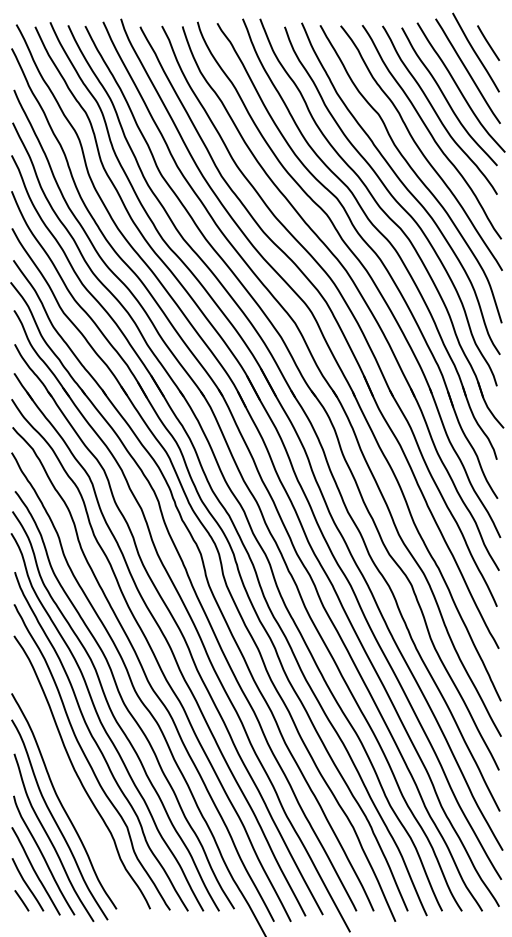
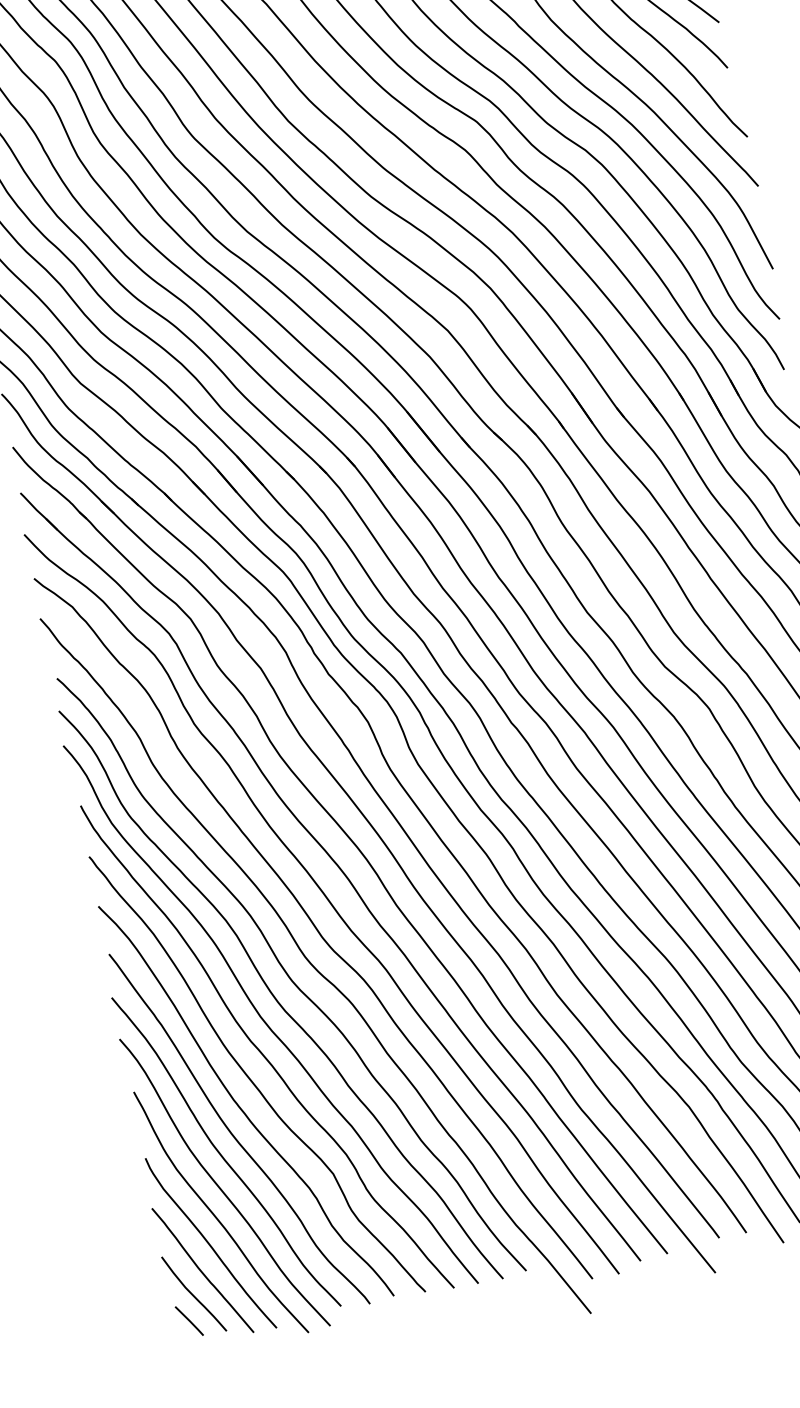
curve: (70, 790) -> (233, 1133), added

